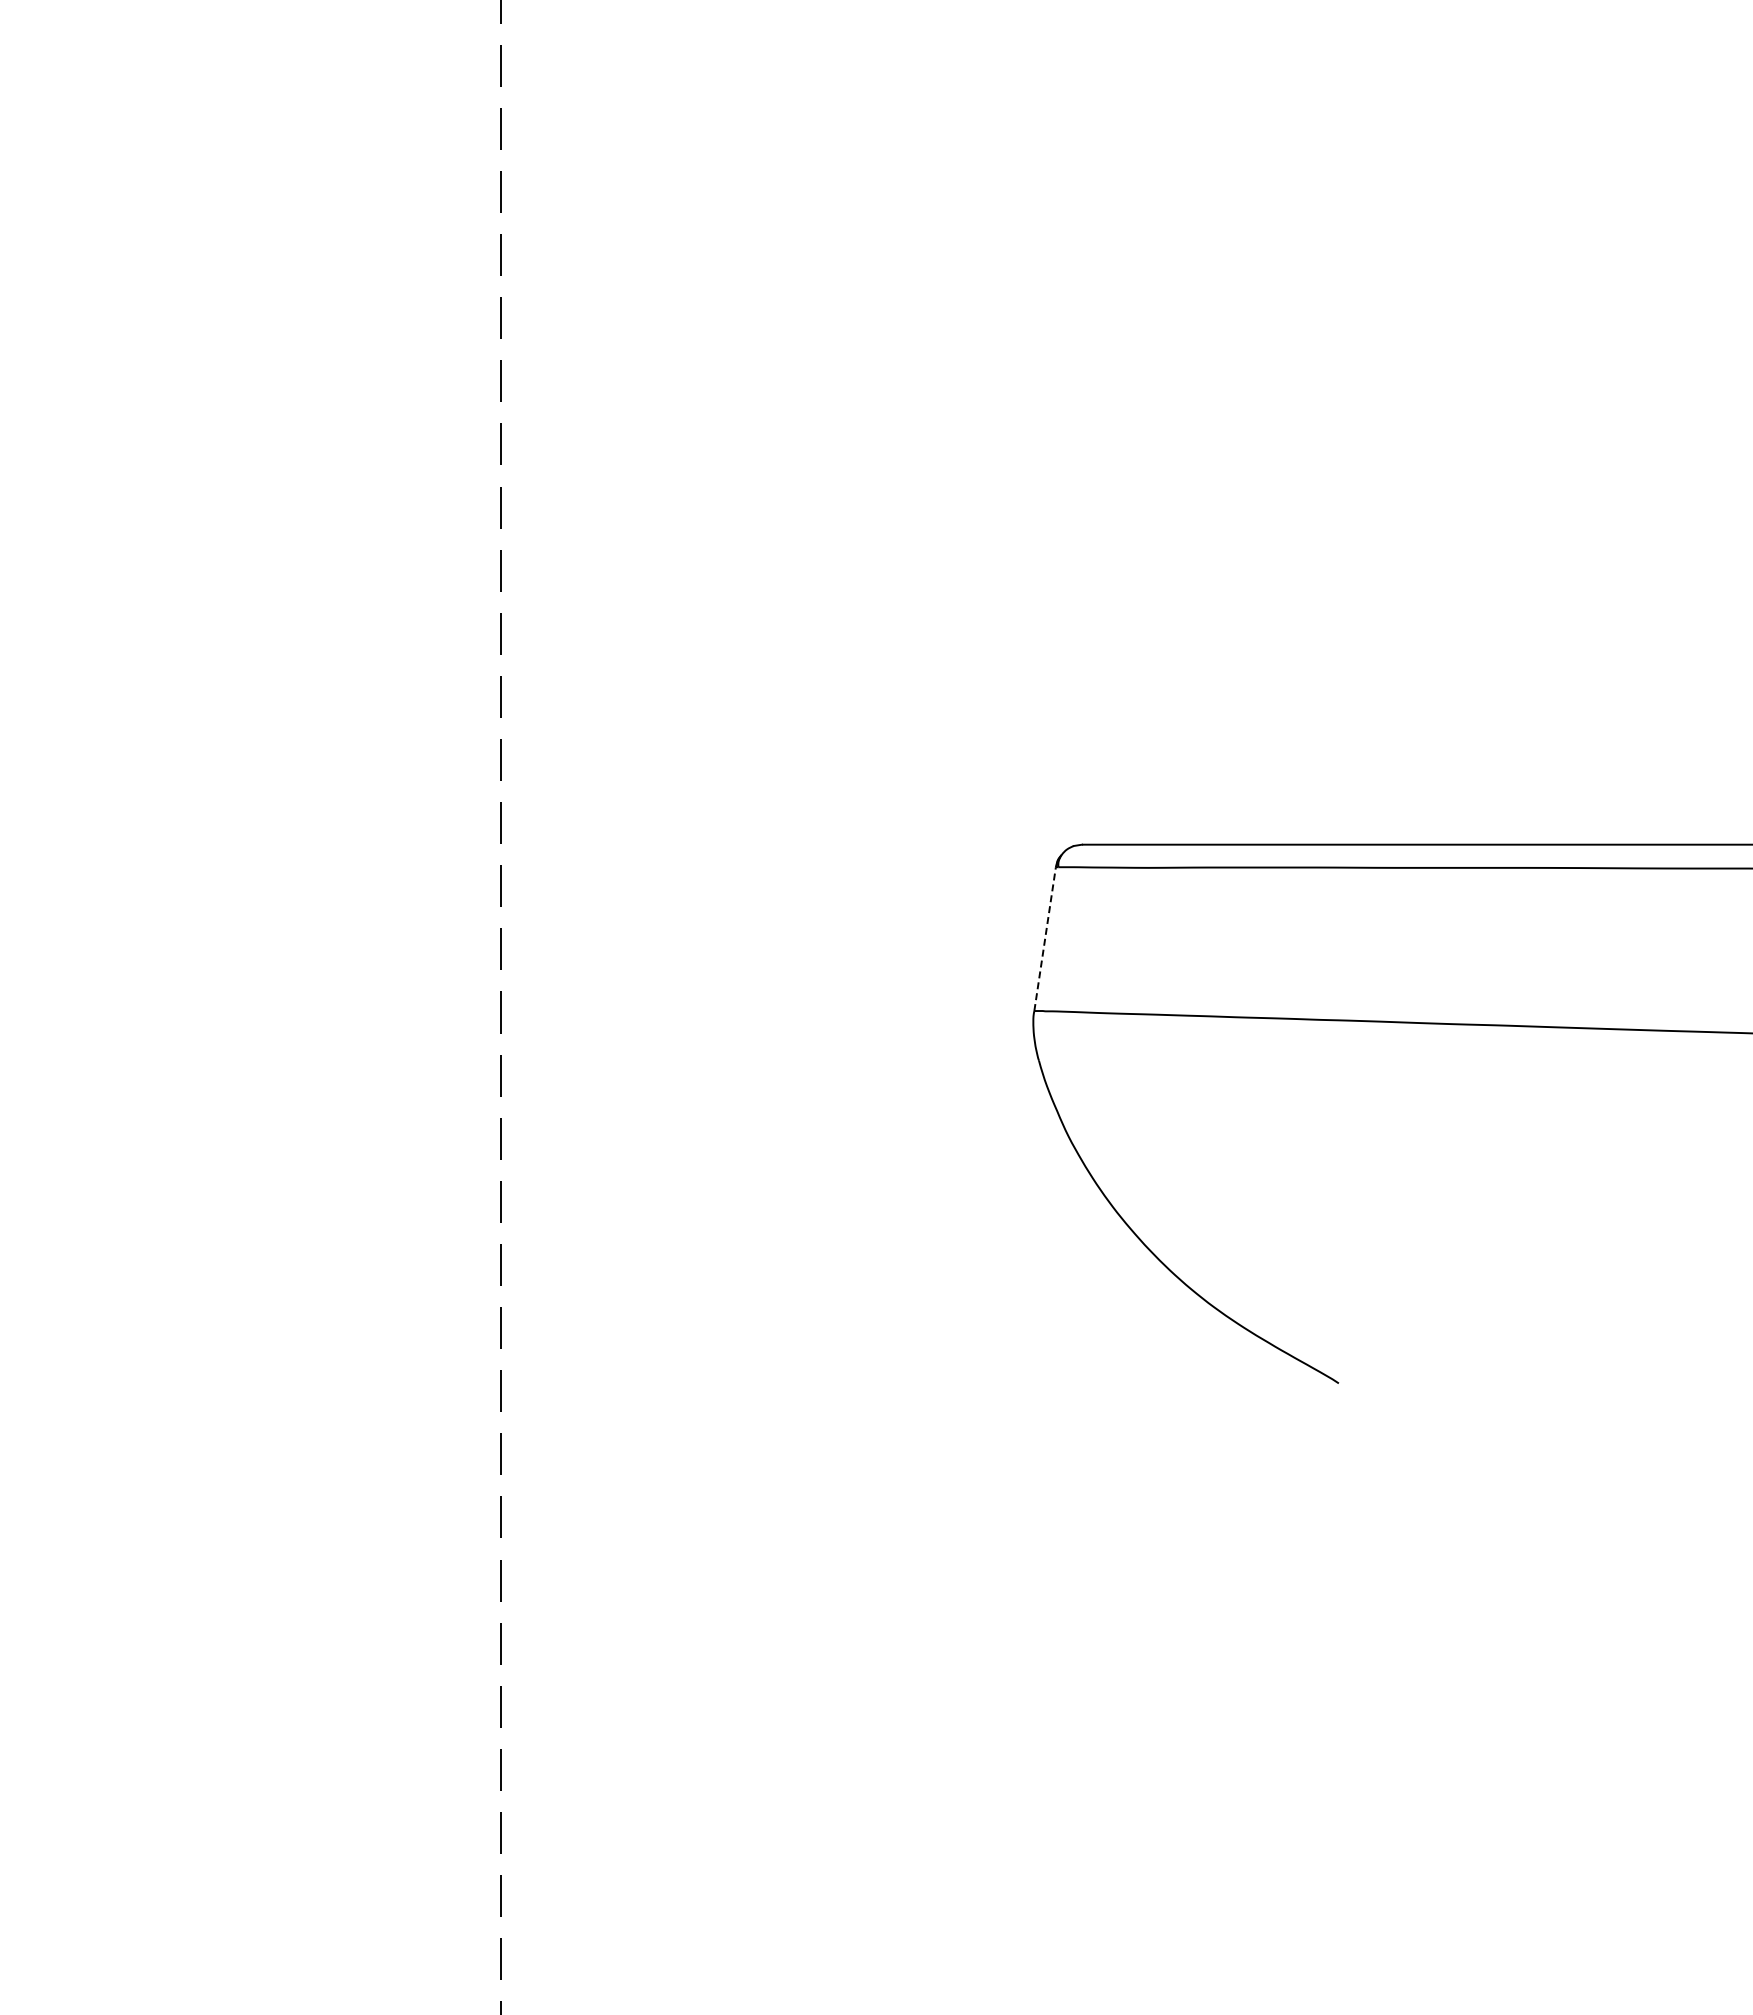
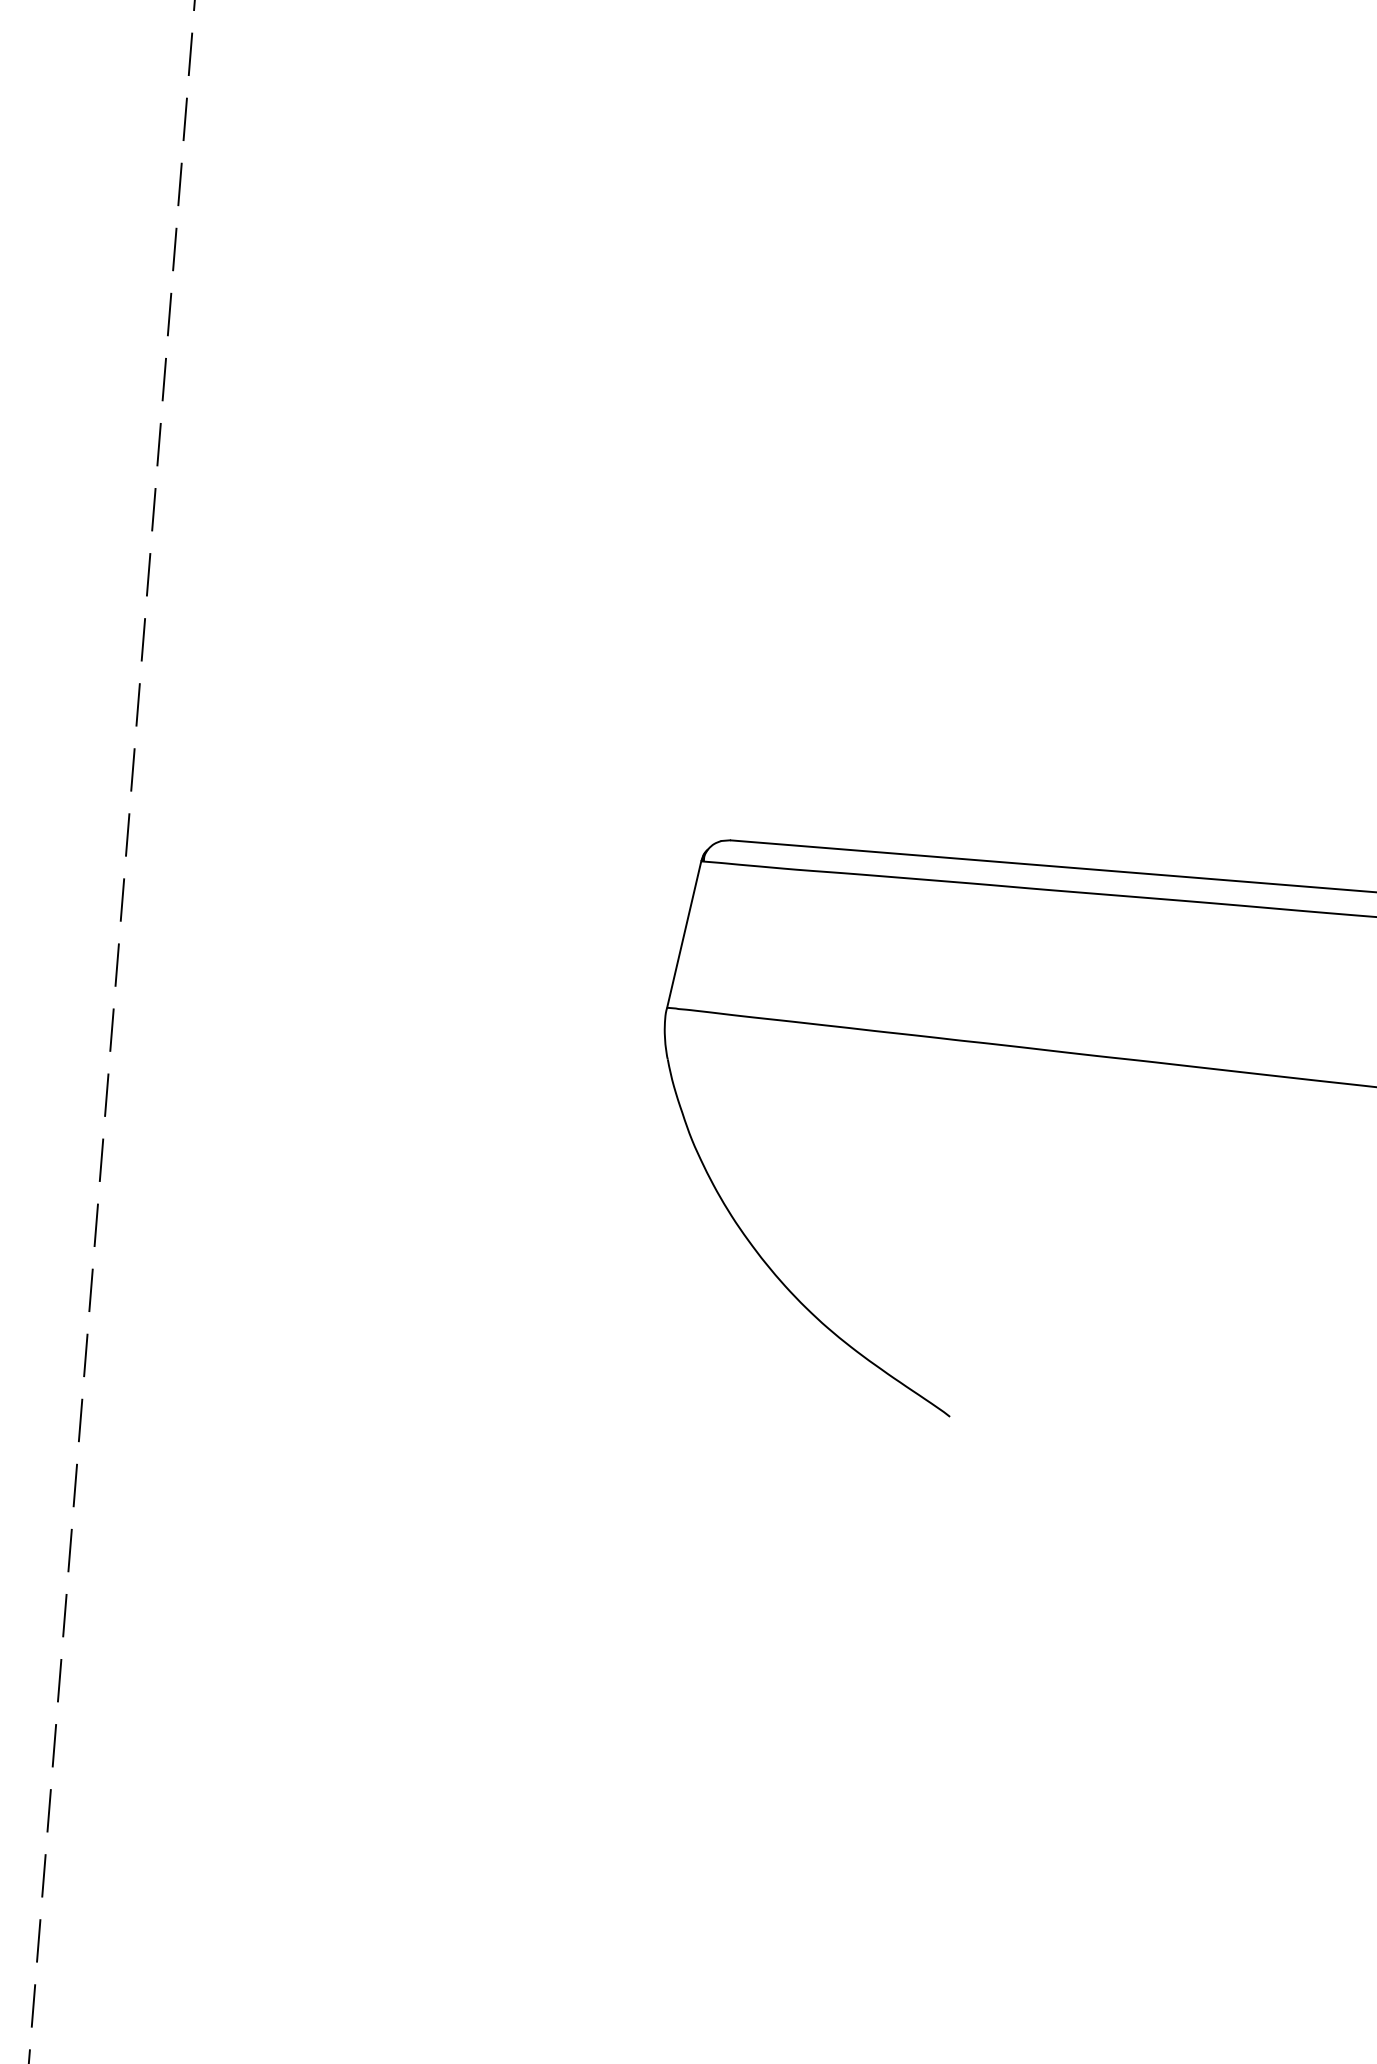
line: (1045, 939) -> (684, 935), dashed -> solid

